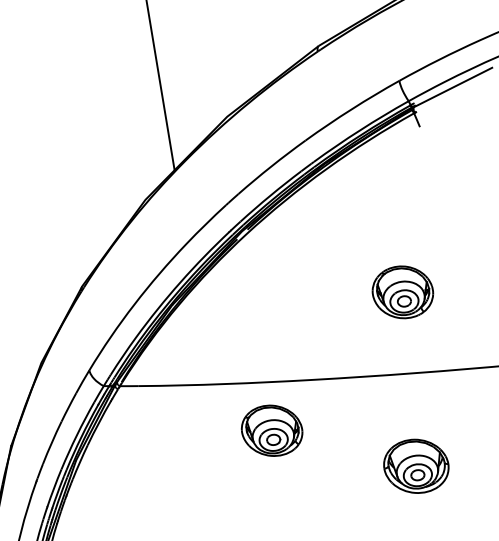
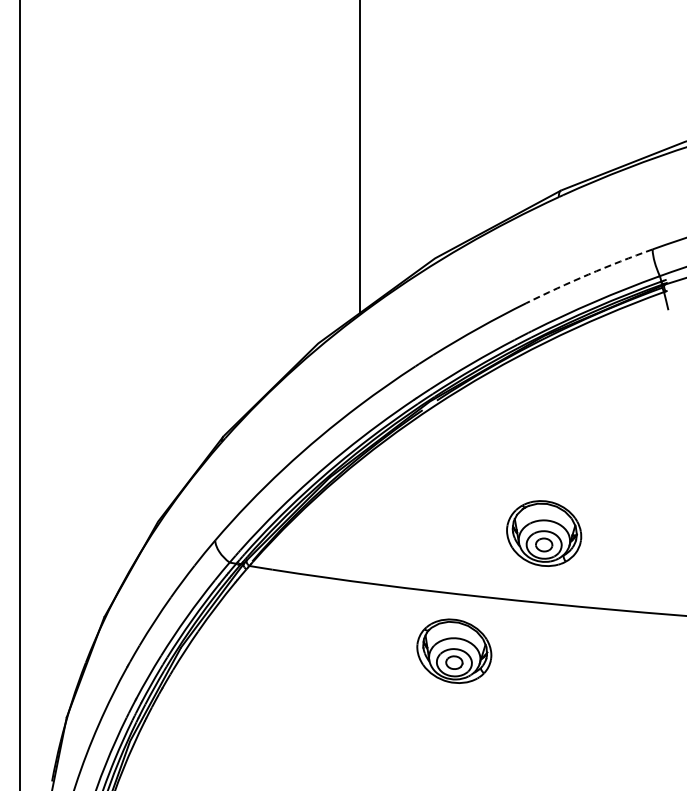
arc: (351, 109) -> (588, 274), solid -> dashed
part: (403, 292) -> (544, 533), moved
part: (272, 430) -> (454, 650), moved
part: (415, 466) -> (594, 723), removed

